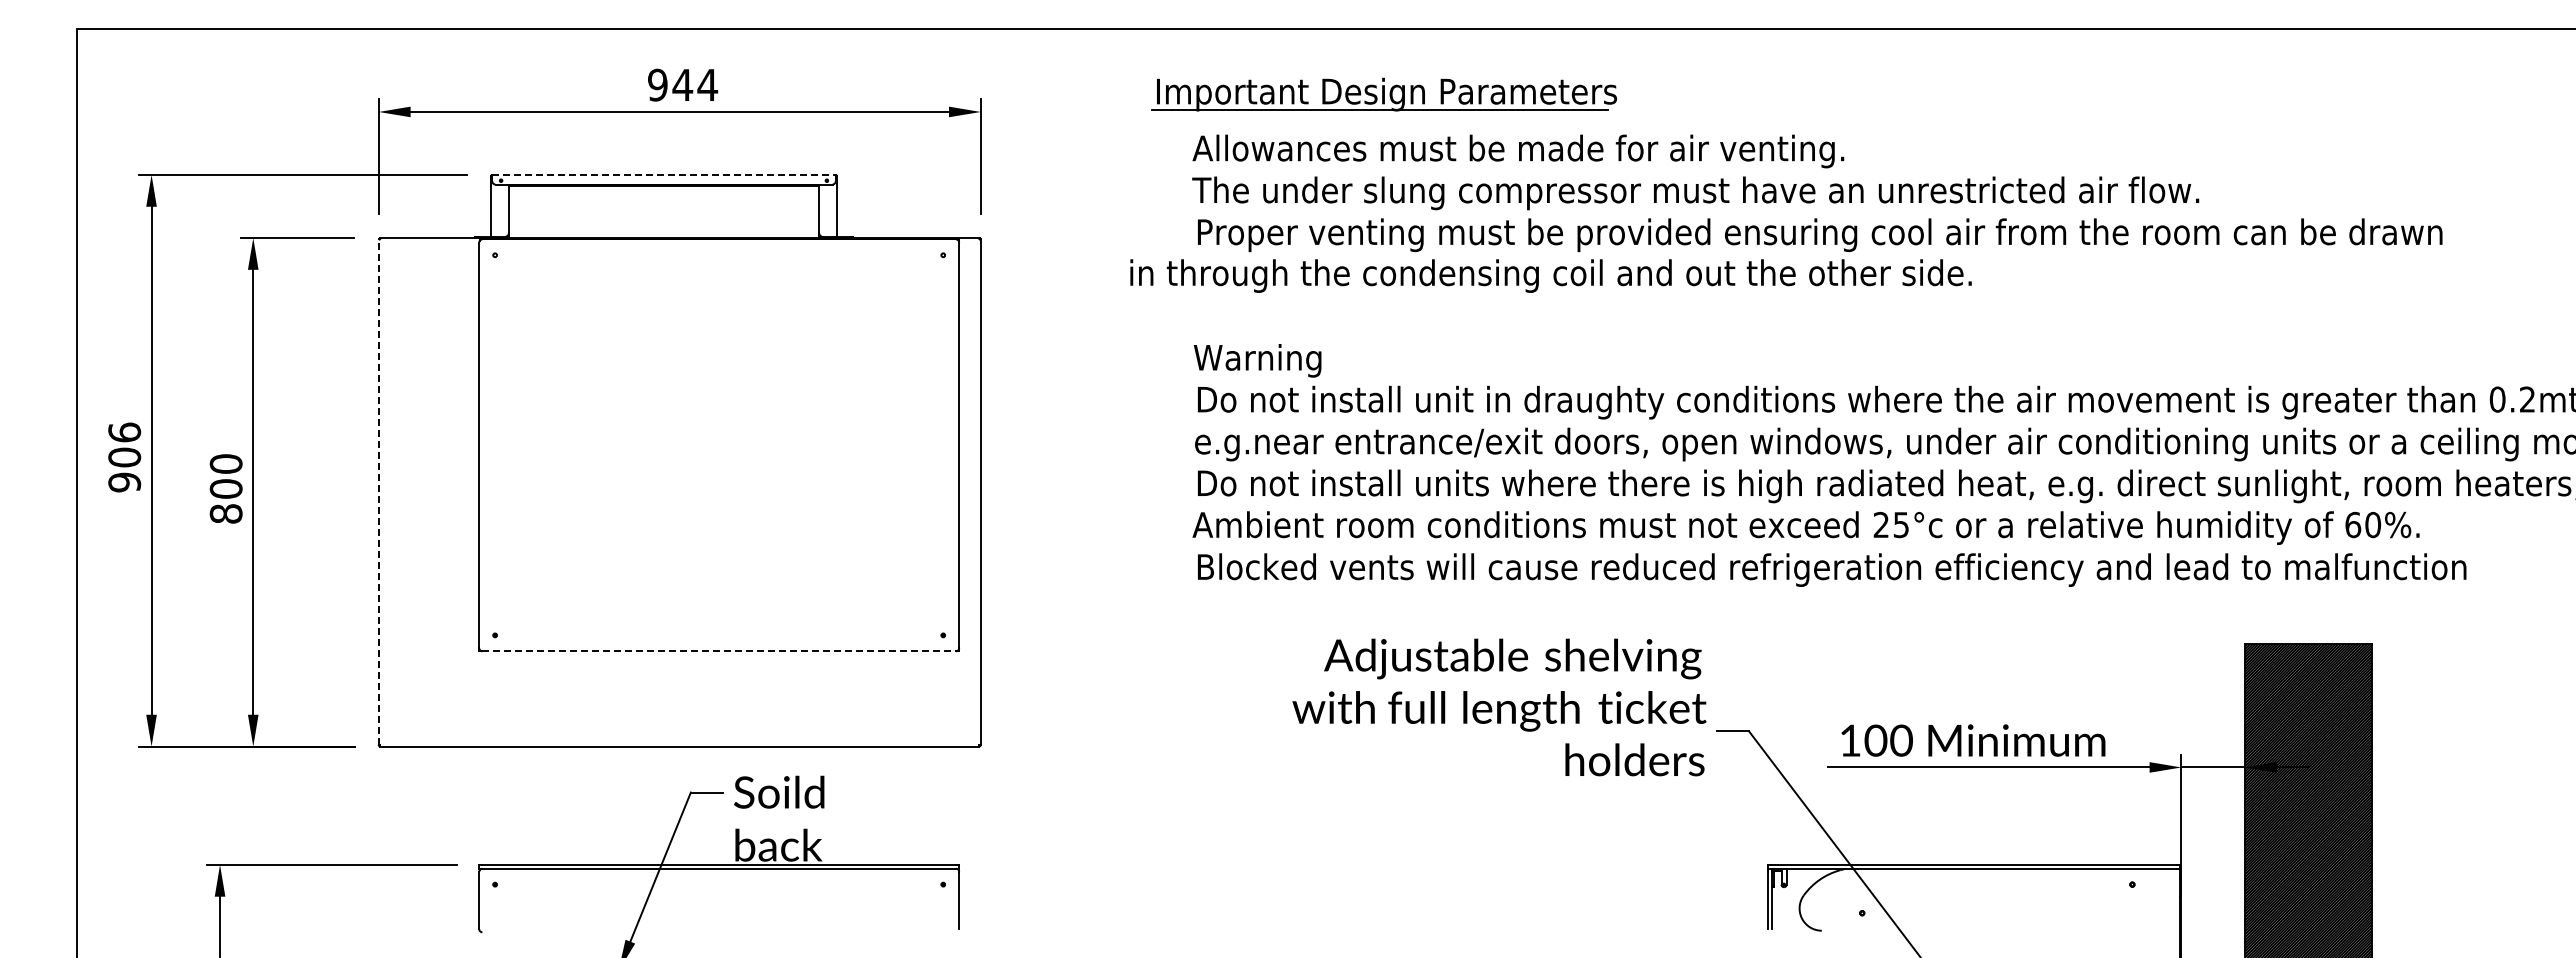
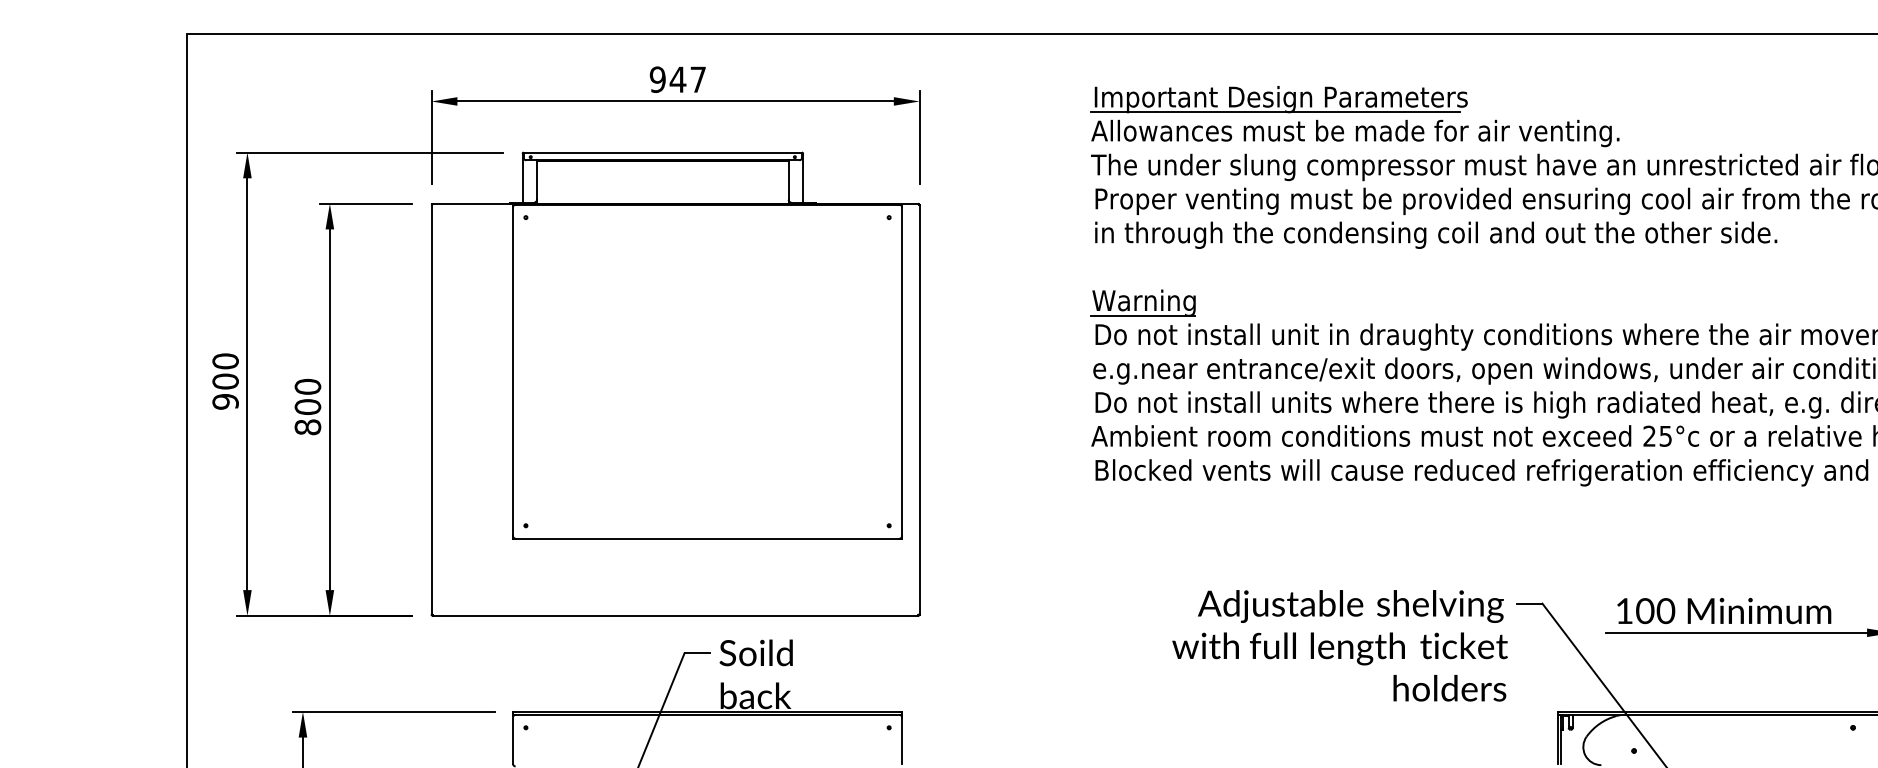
text: (707, 84) -> (698, 79), 944 -> 947
part: (1383, 94) -> (1278, 99), moved
line: (664, 175) -> (663, 152), dashed -> solid
text: (1550, 275) -> (1435, 234), moved
line: (1256, 376) -> (1143, 315), added
text: (124, 432) -> (225, 361), 906 -> 900
line: (378, 492) -> (431, 409), dashed -> solid
line: (719, 651) -> (707, 538), dashed -> solid
text: (1499, 707) -> (1340, 645), moved

